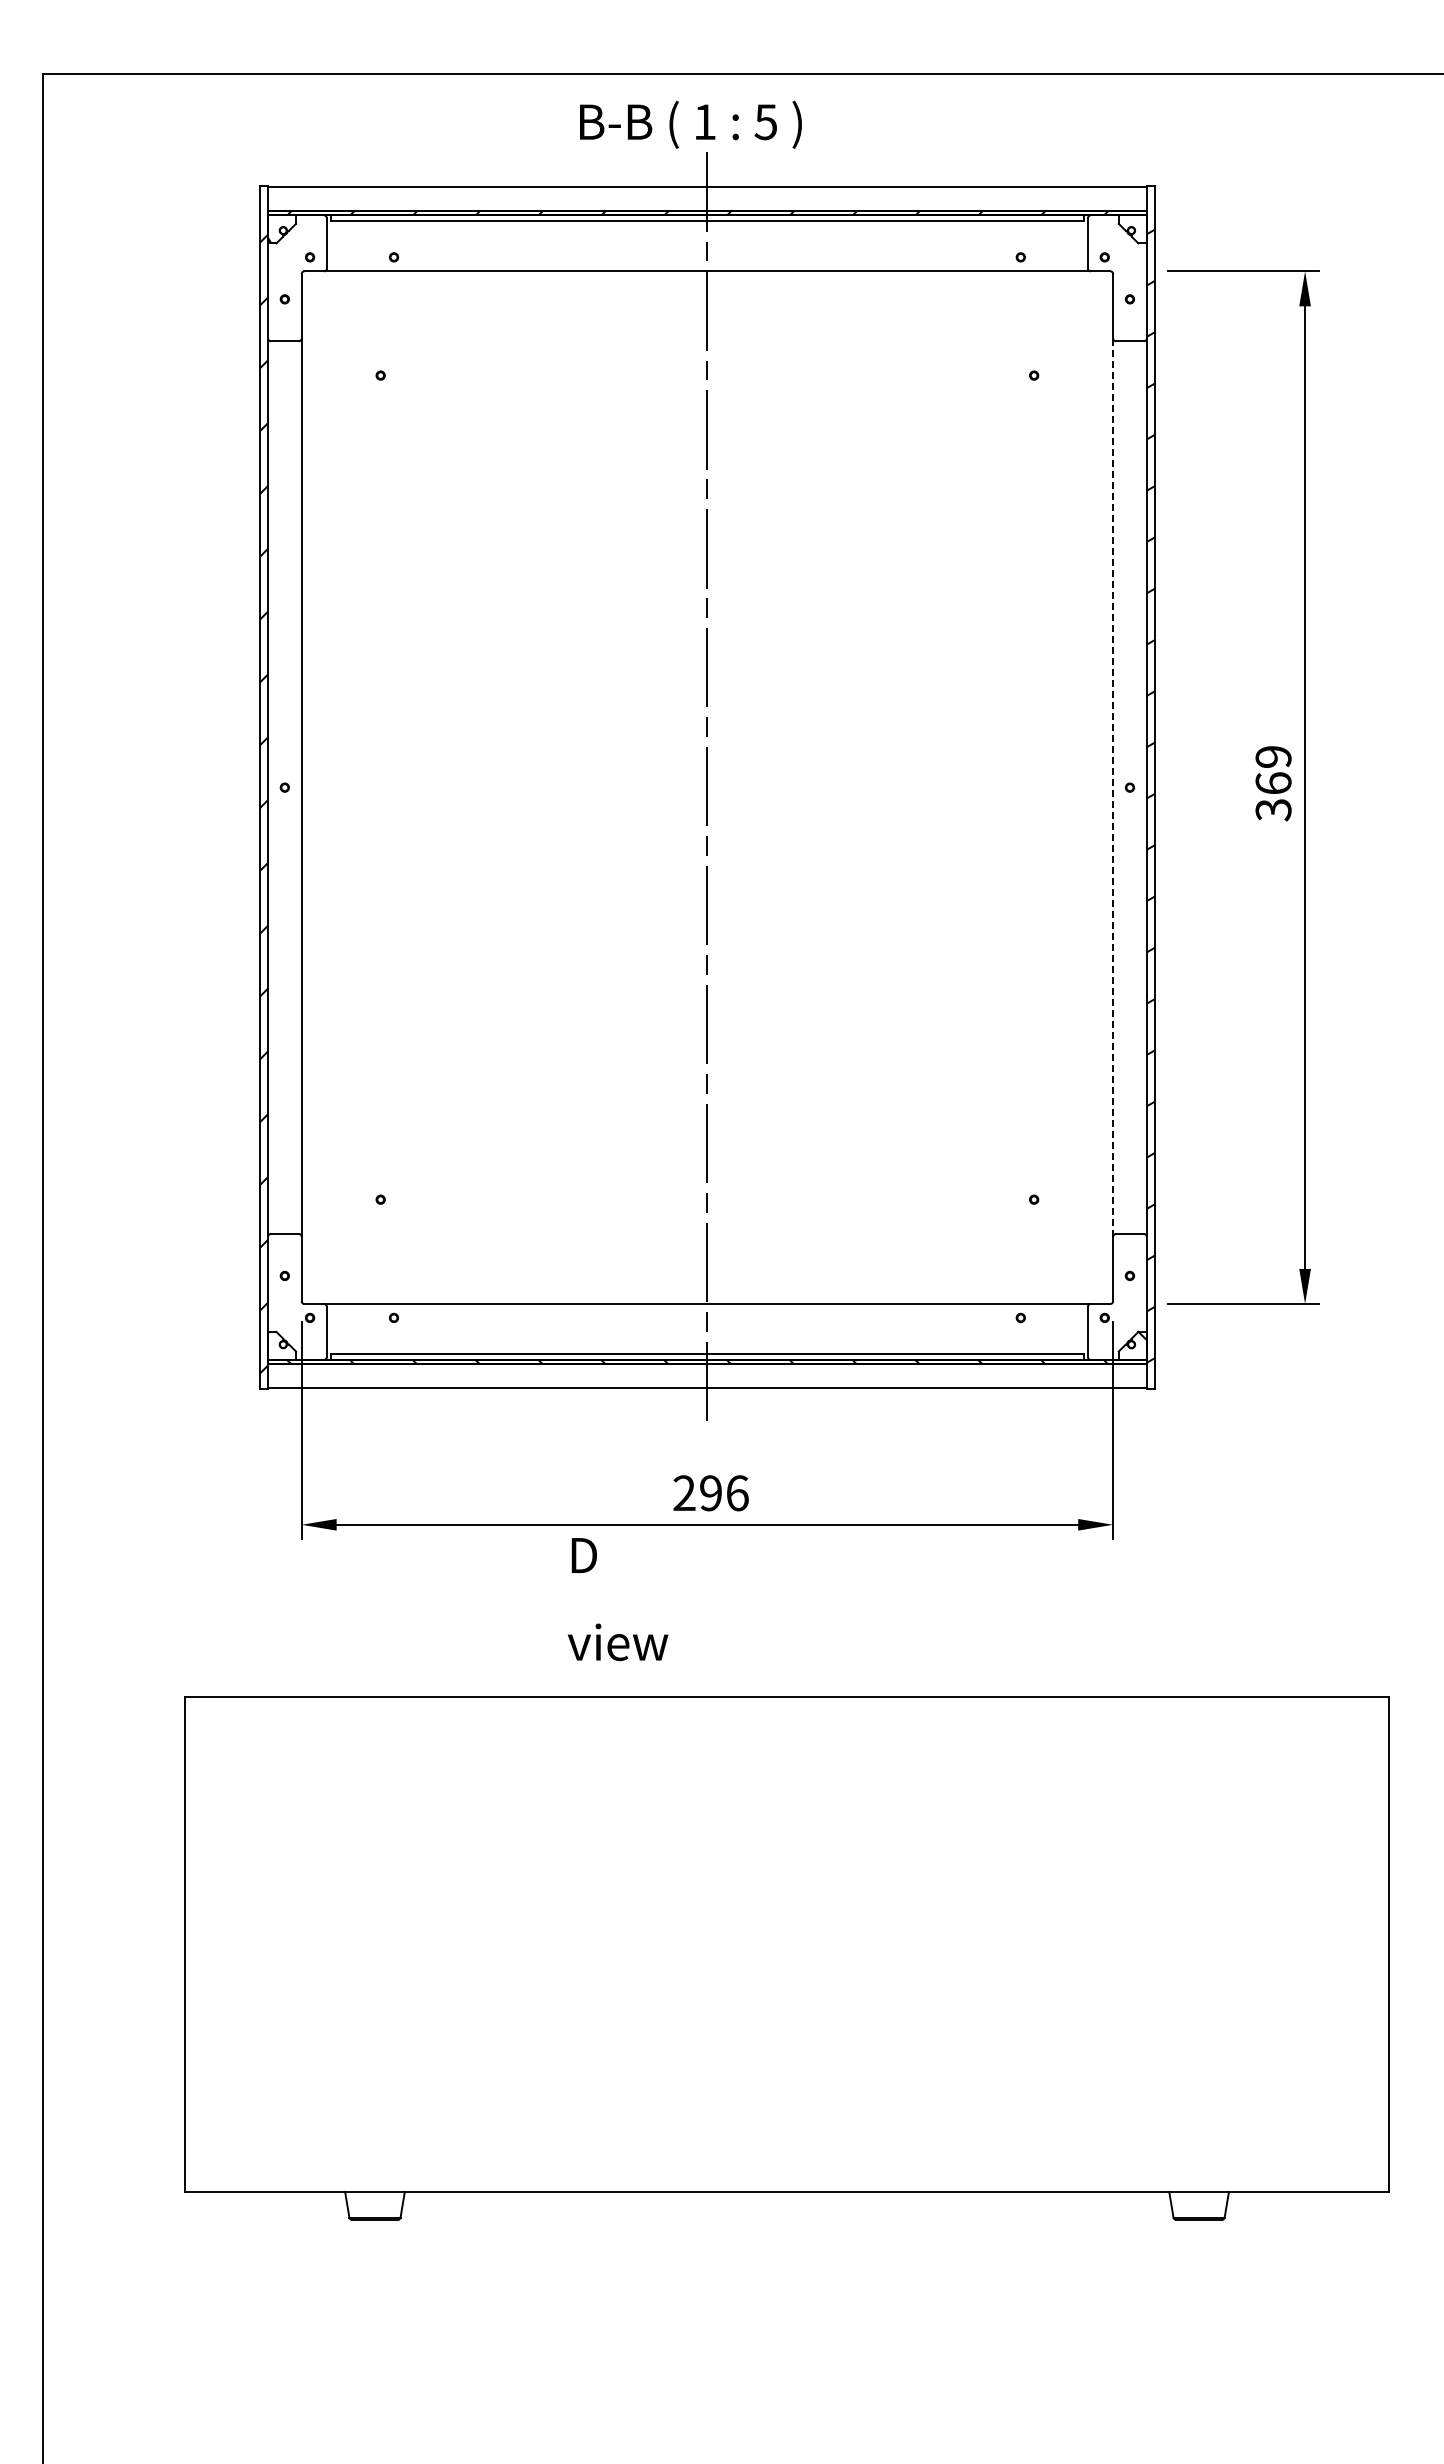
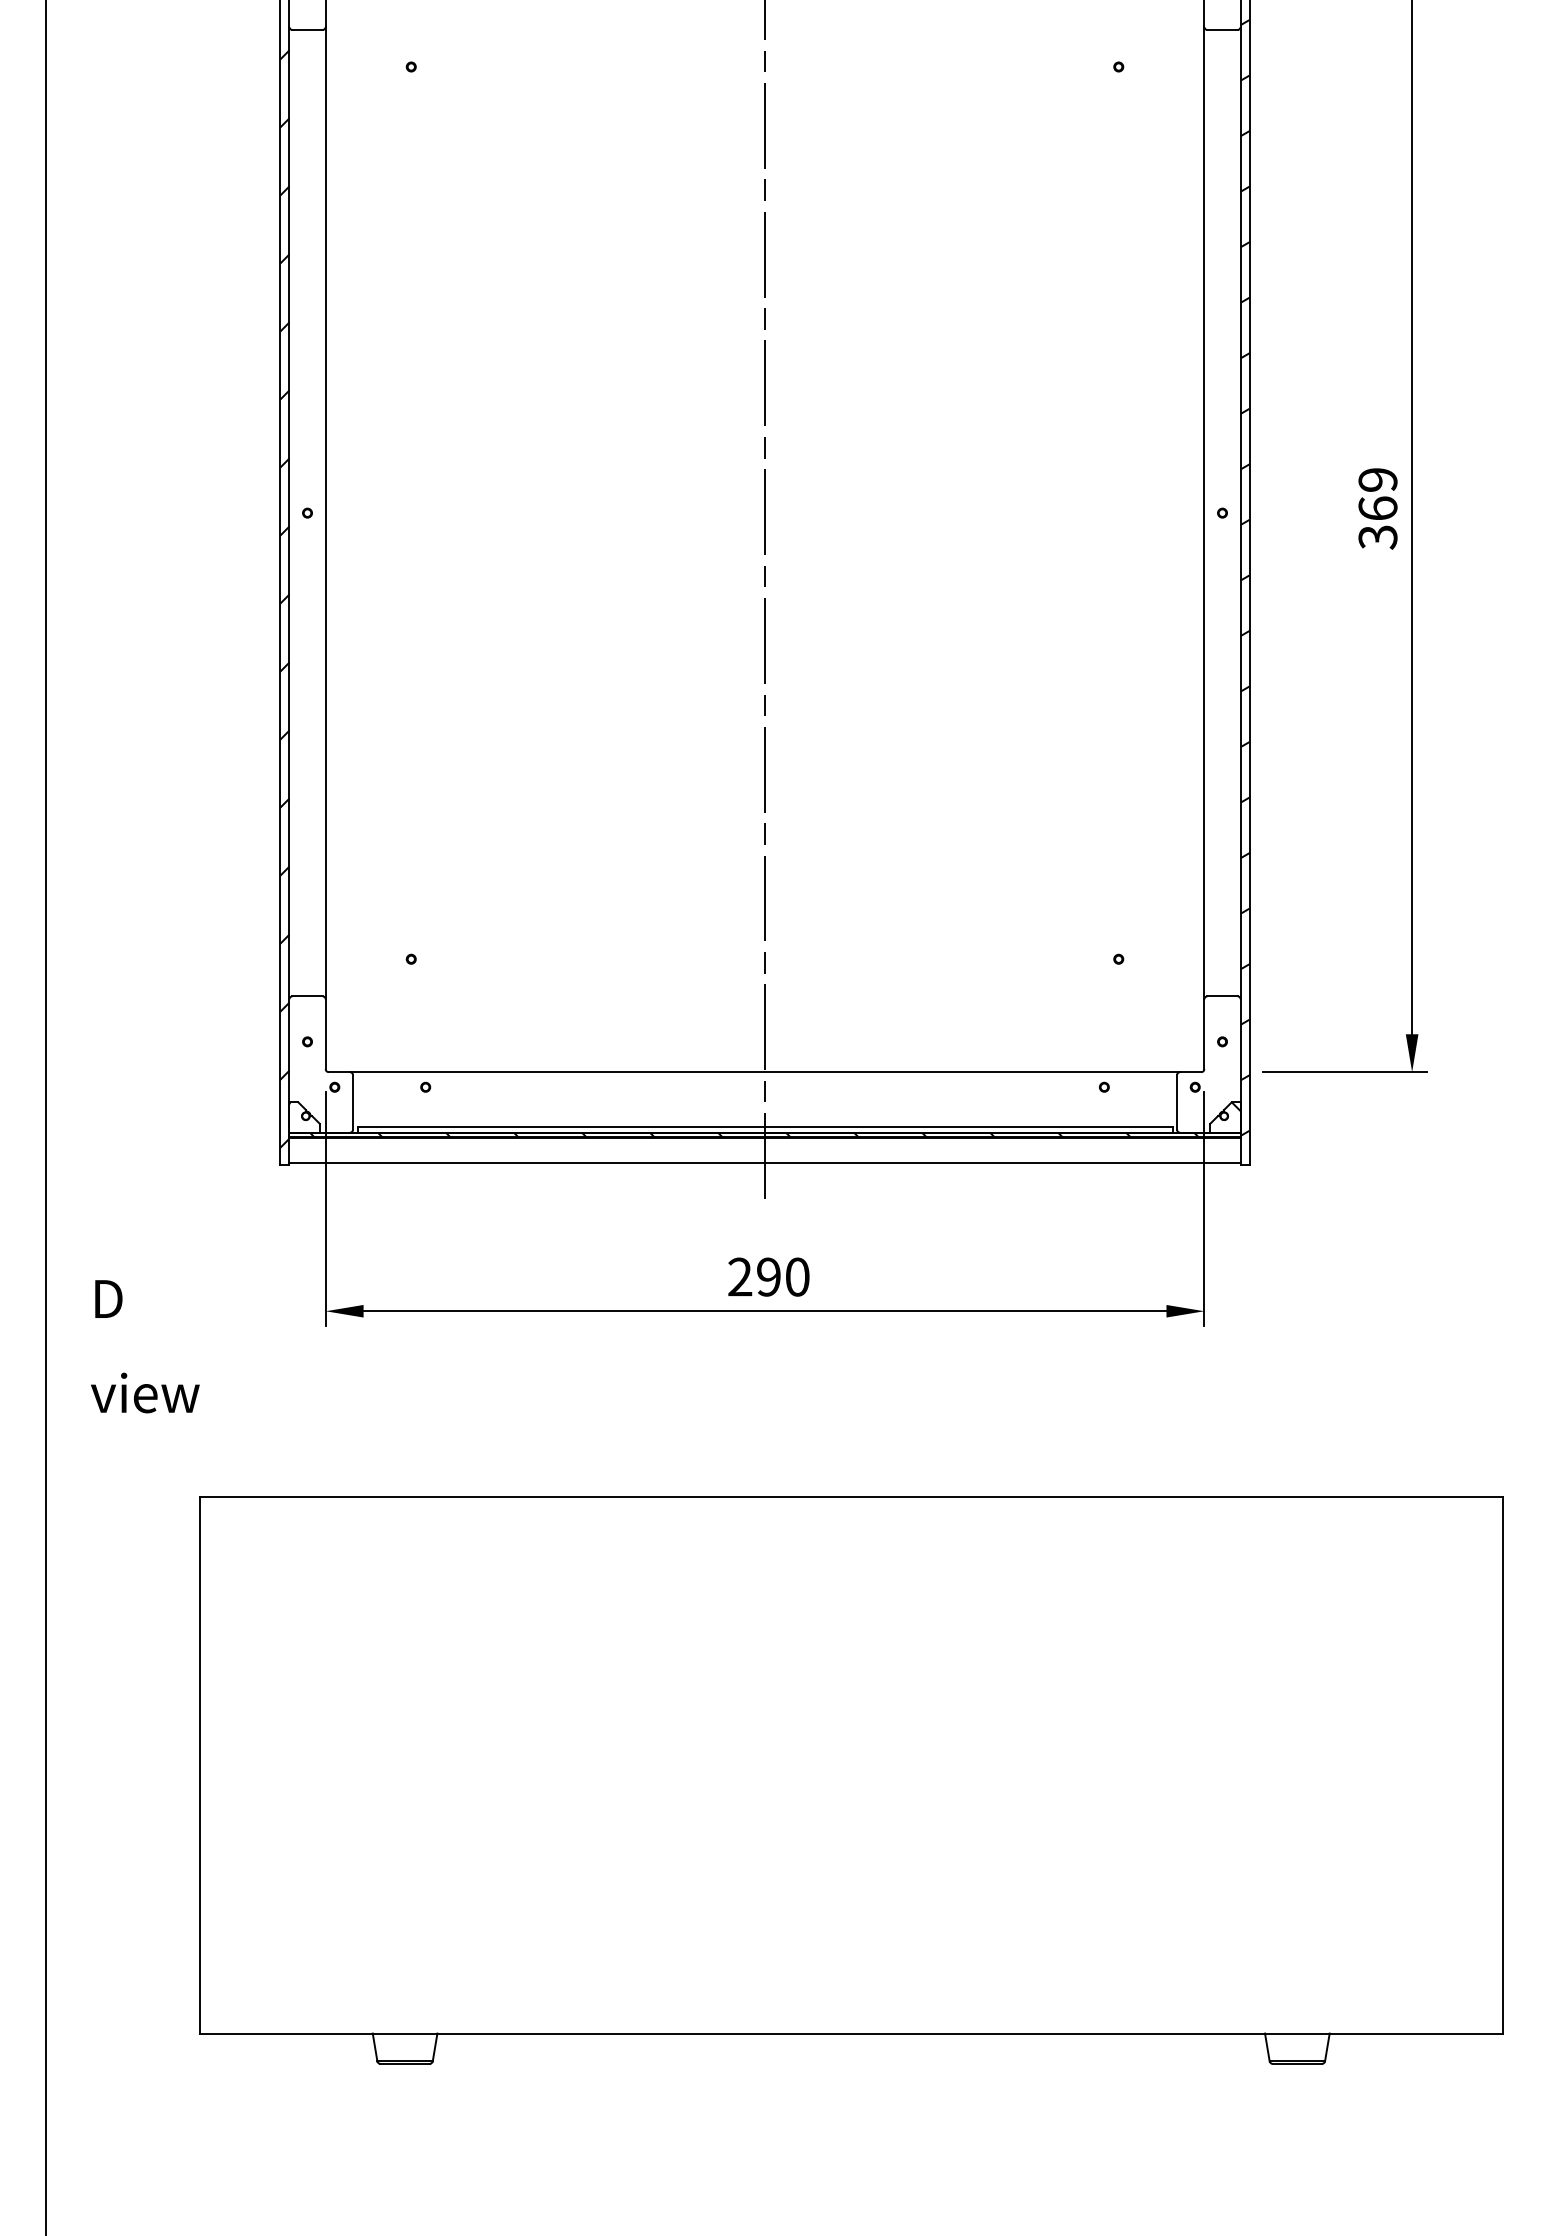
line: (1113, 788) -> (1204, 514), dashed -> solid
text: (737, 1493) -> (797, 1277), 296 -> 290
text: (618, 1599) -> (145, 1346), moved

